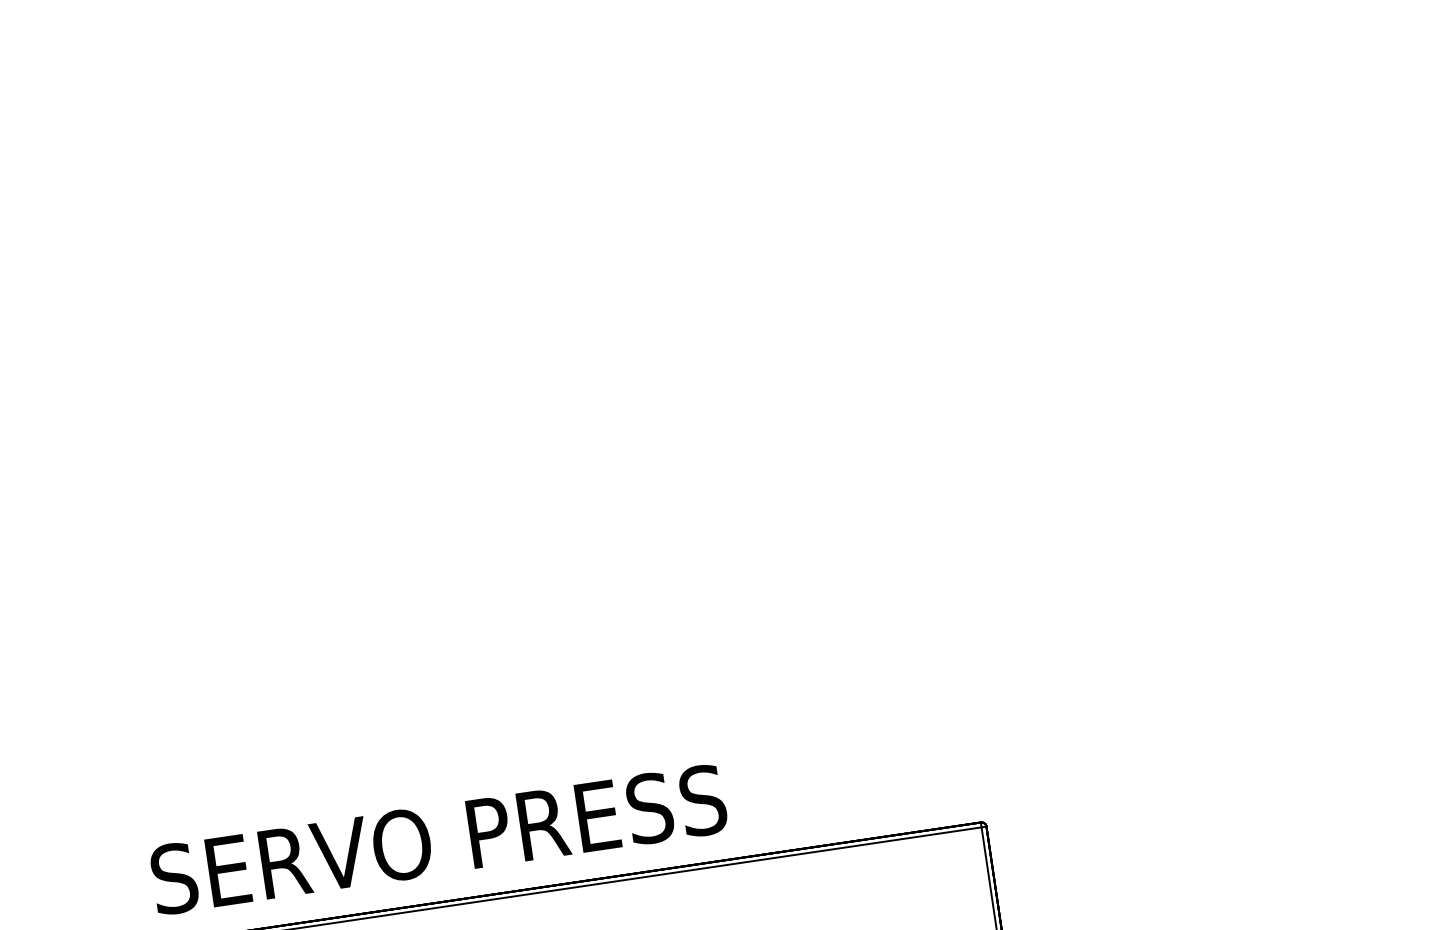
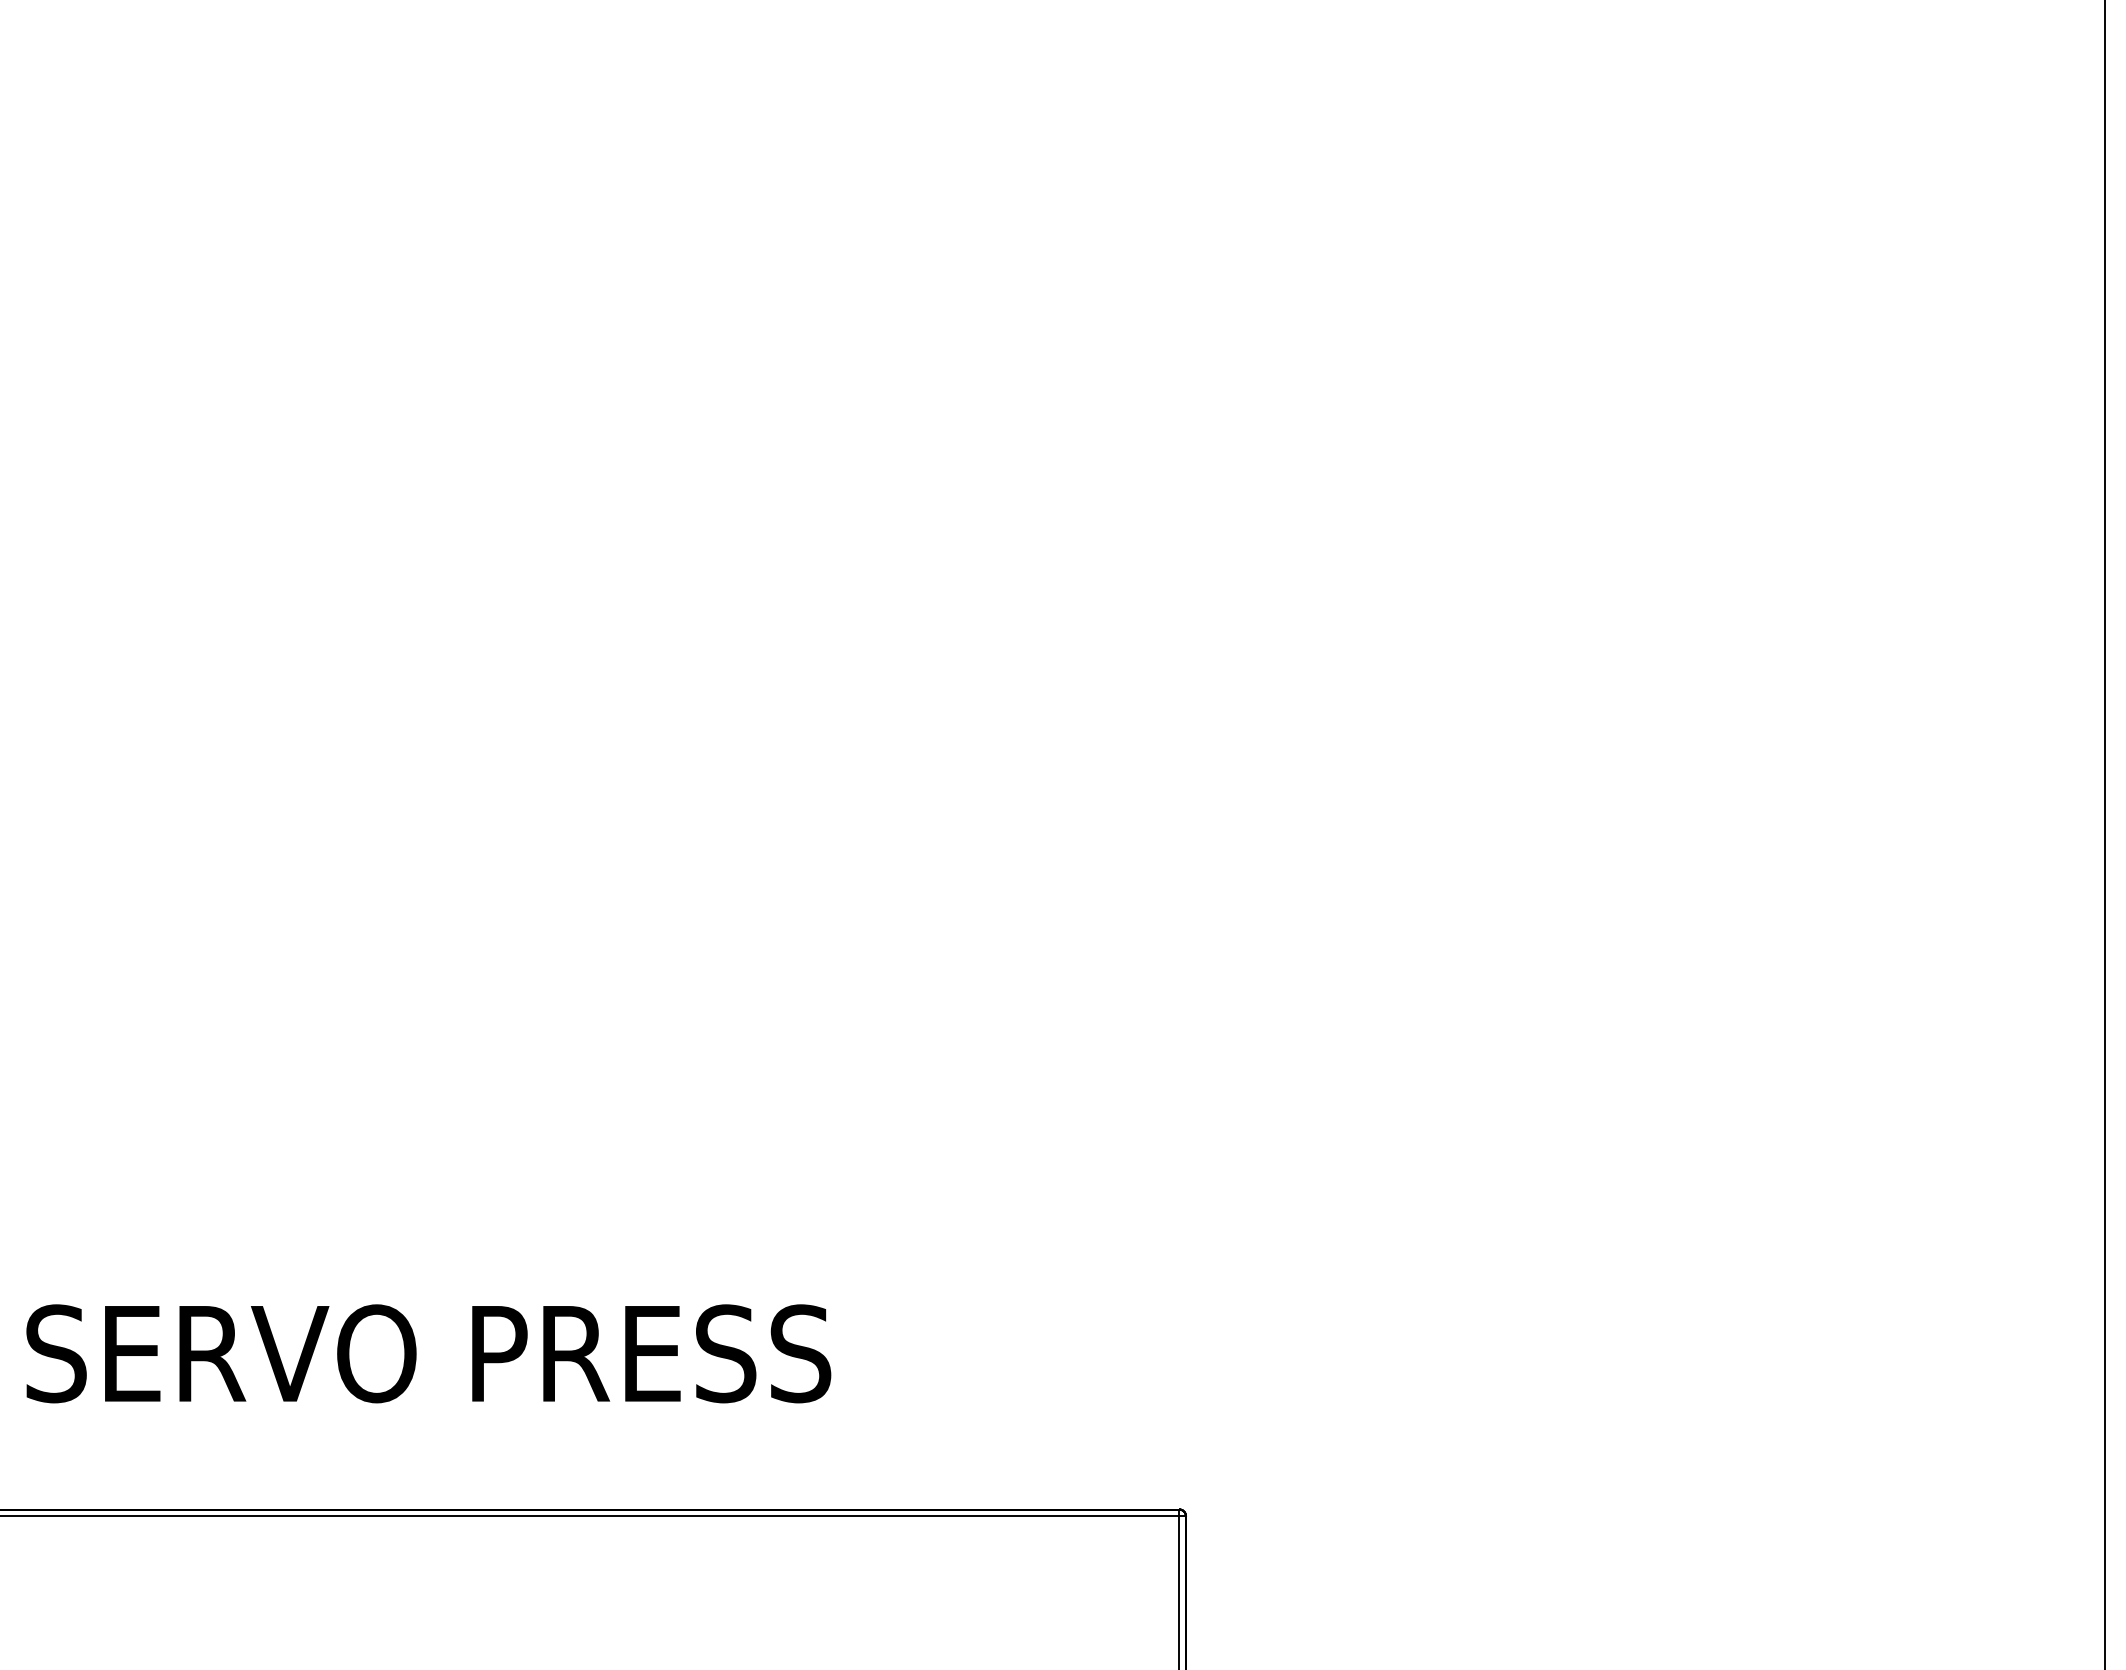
text: (438, 839) -> (428, 1353), moved

